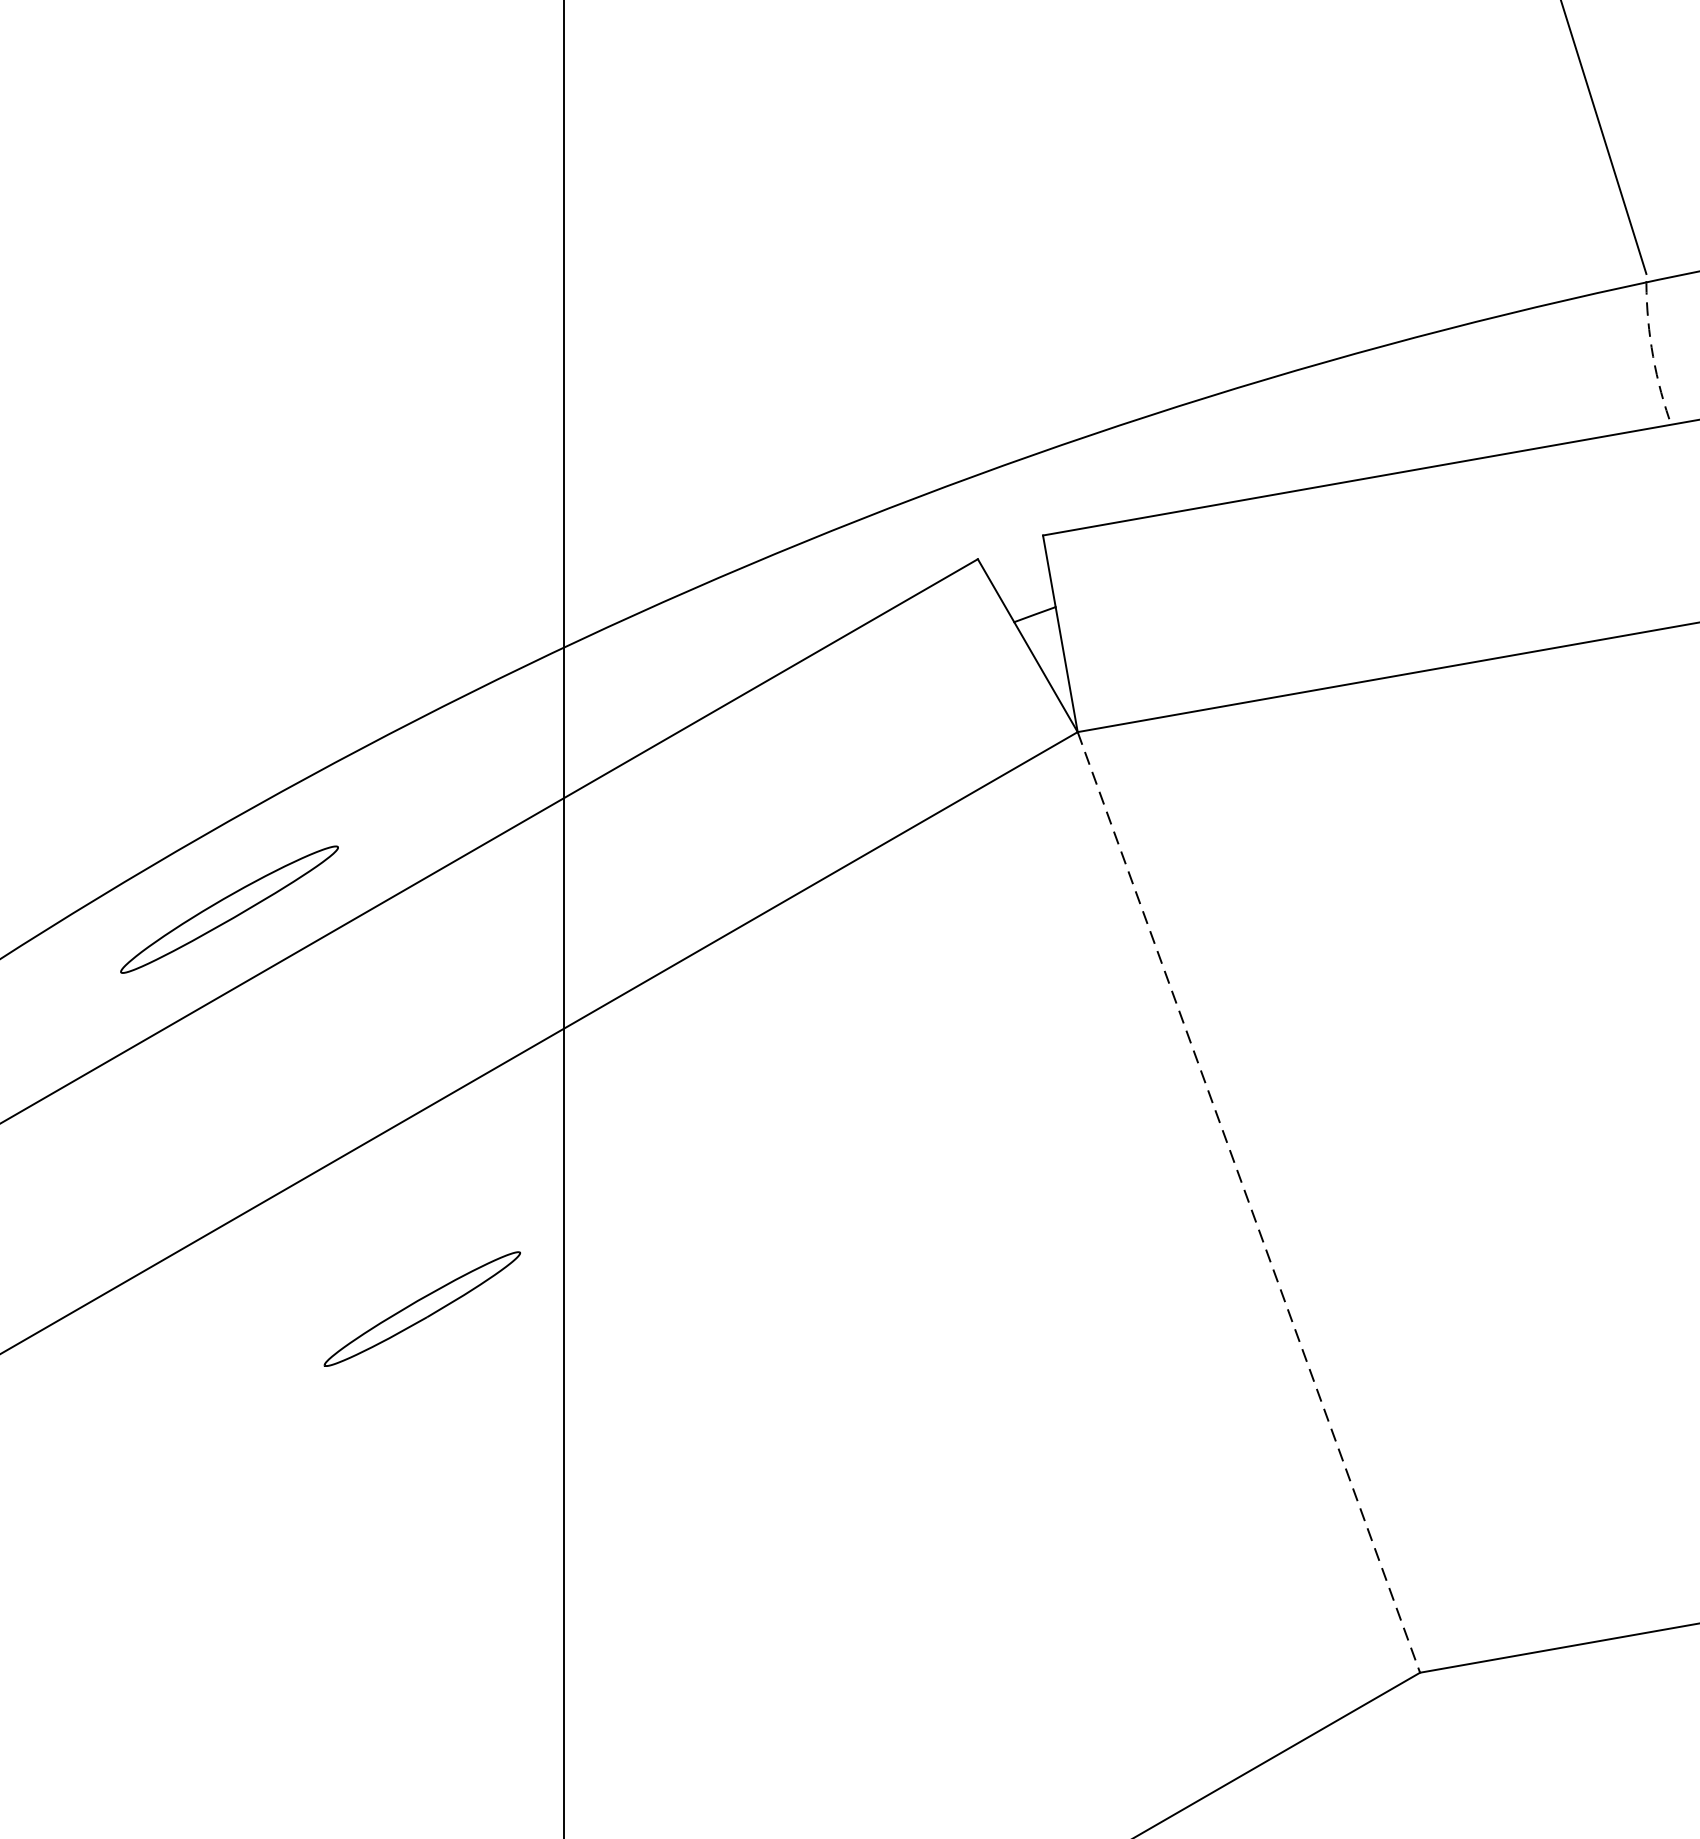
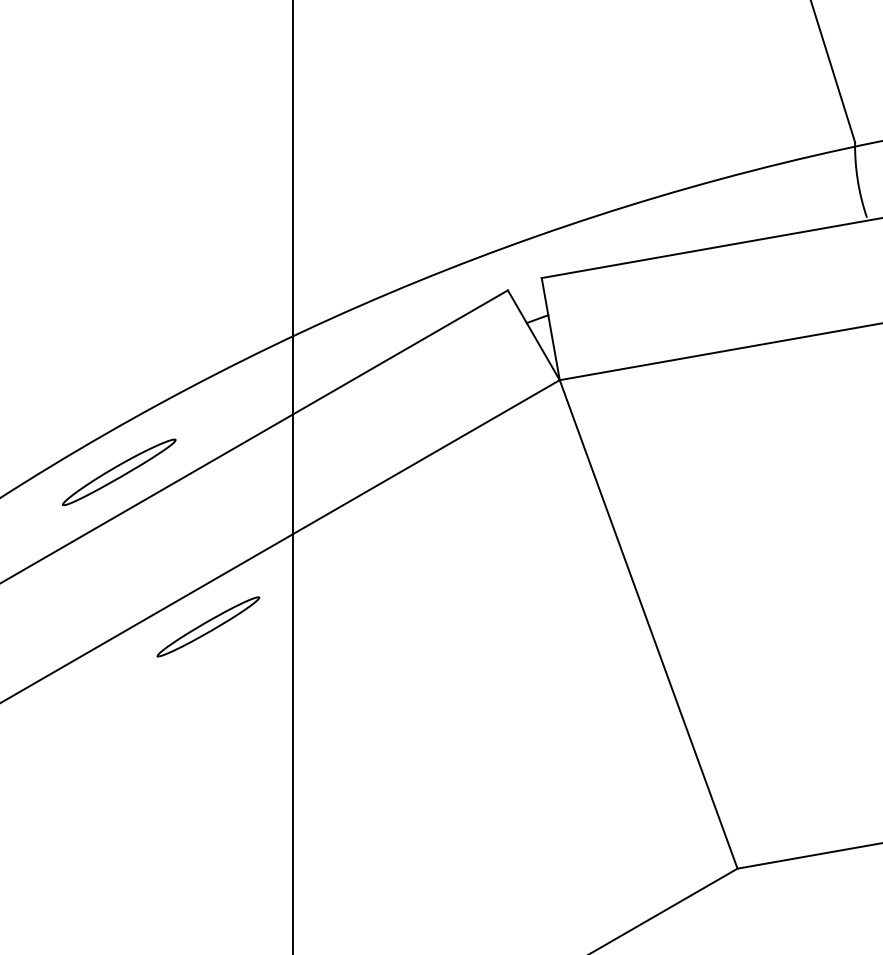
arc: (1651, 347) -> (857, 180), dashed -> solid
line: (1248, 1202) -> (648, 624), dashed -> solid
part: (422, 1308) -> (208, 626), moved

